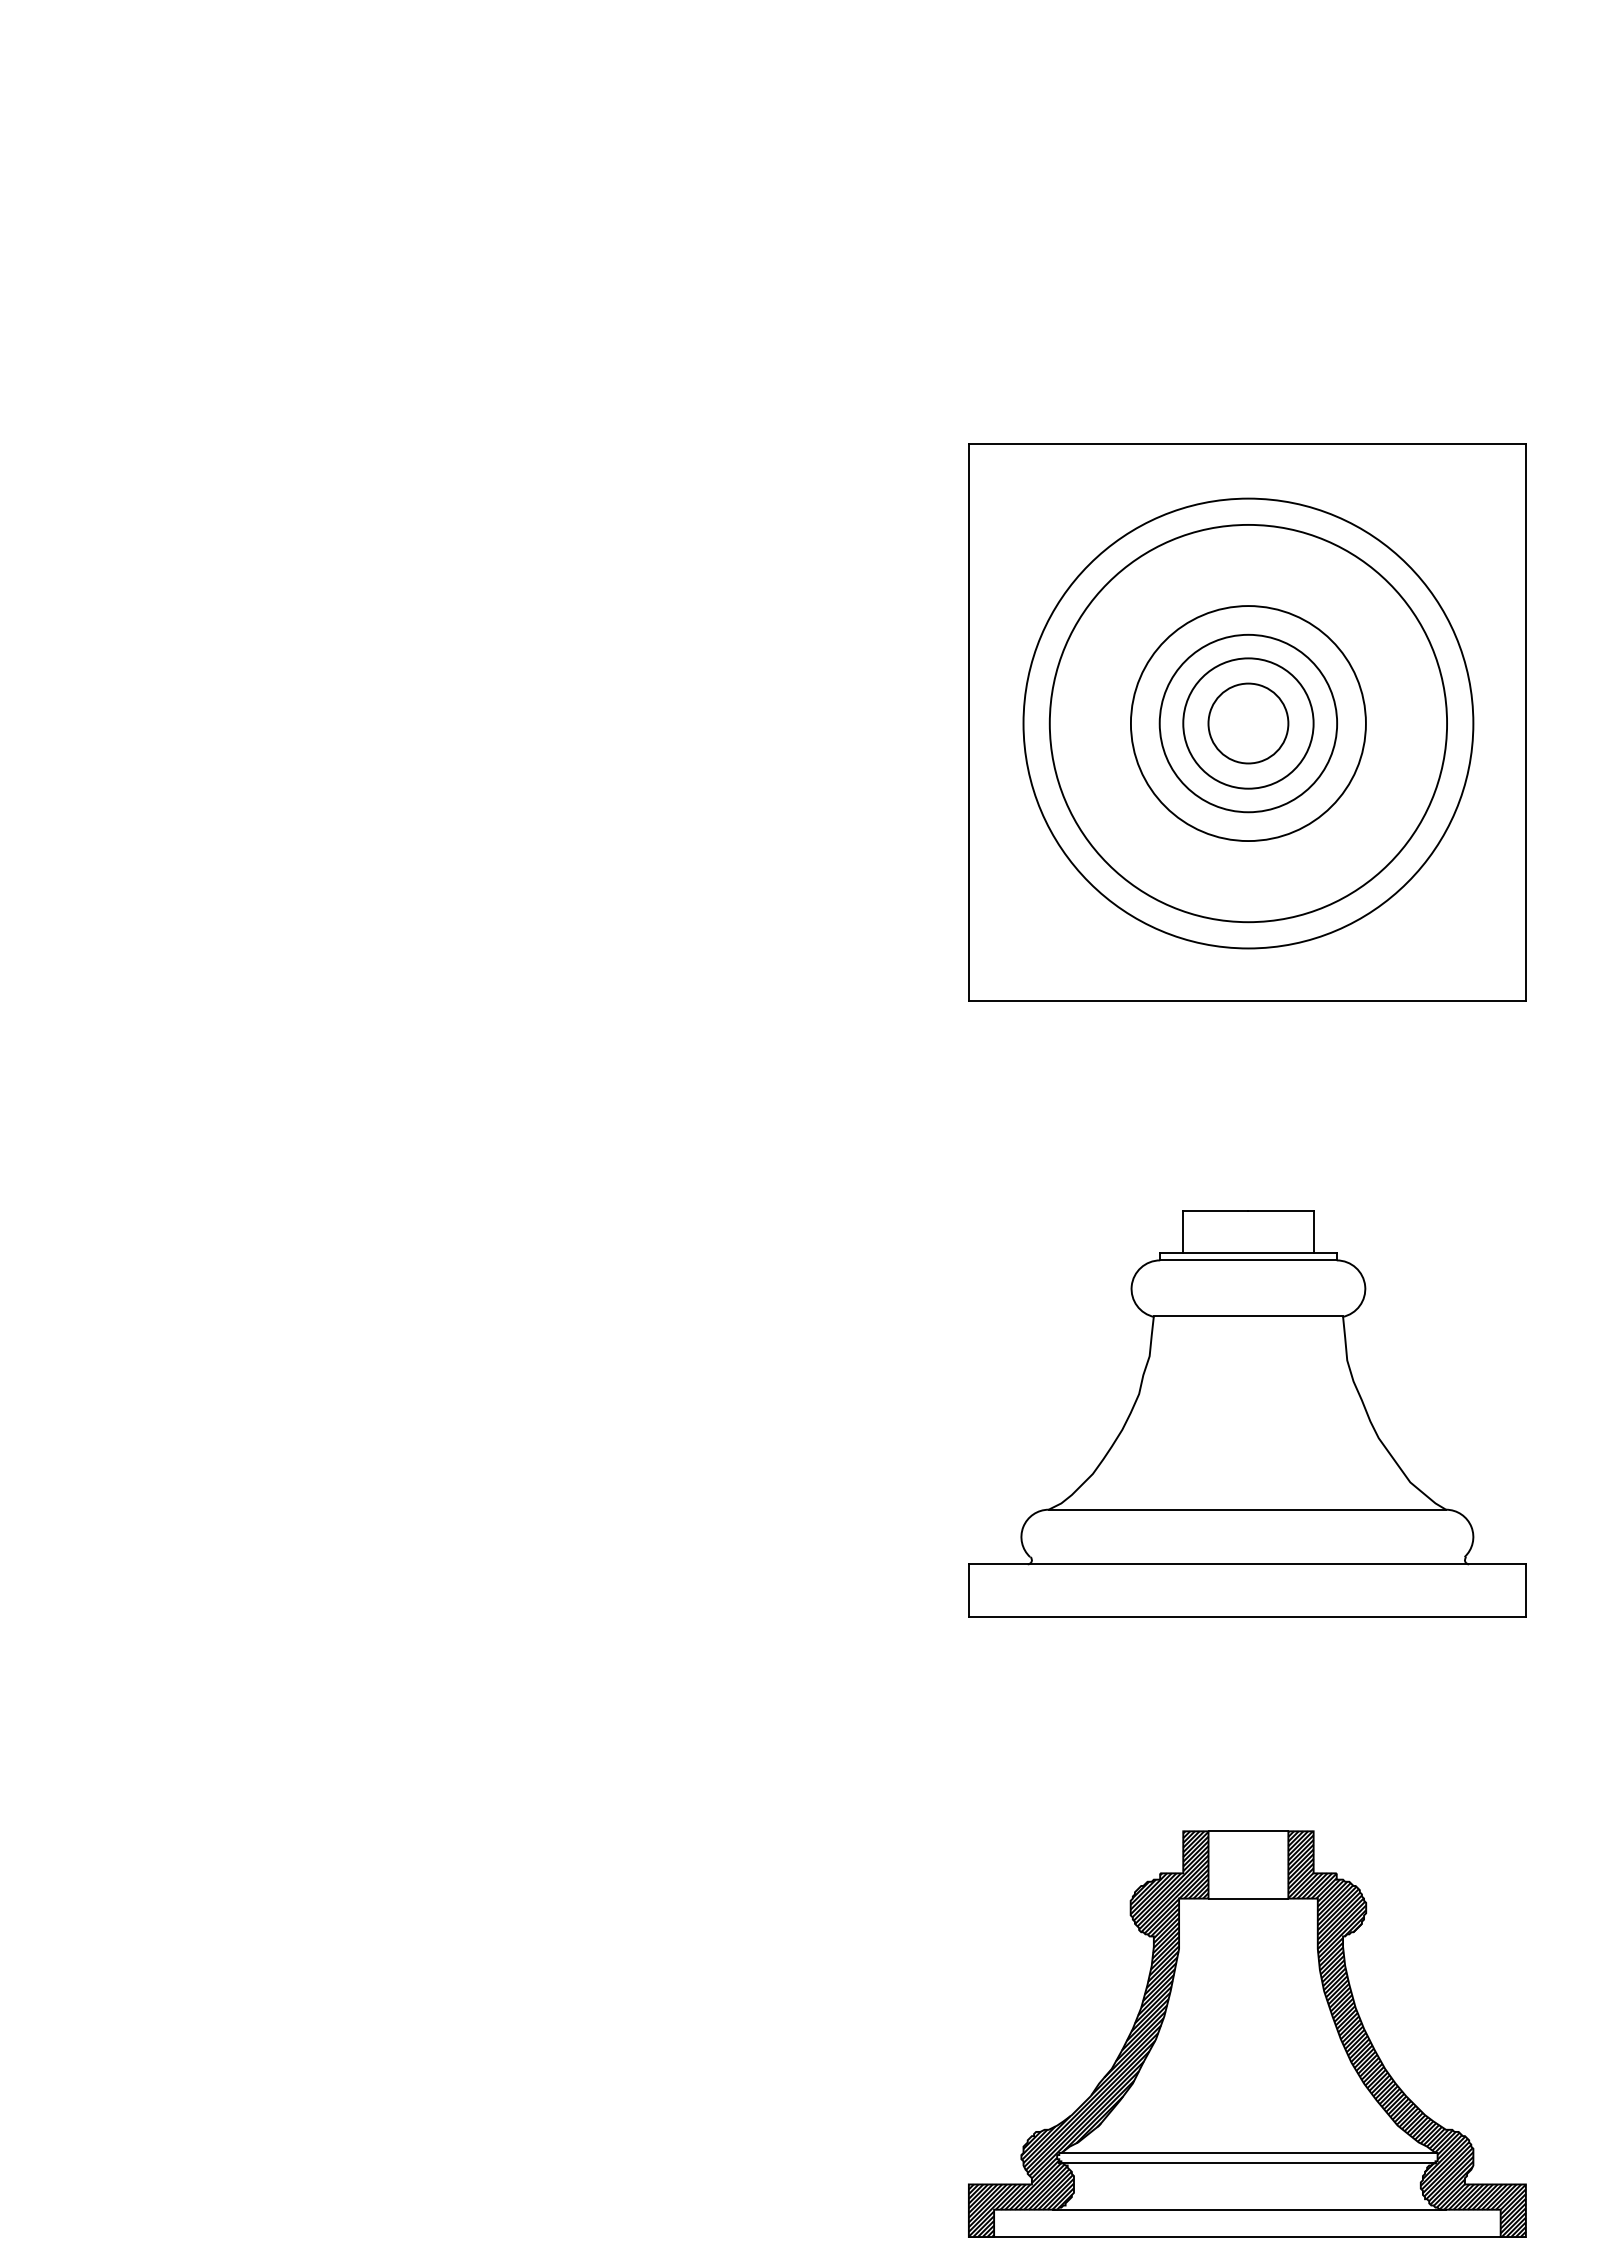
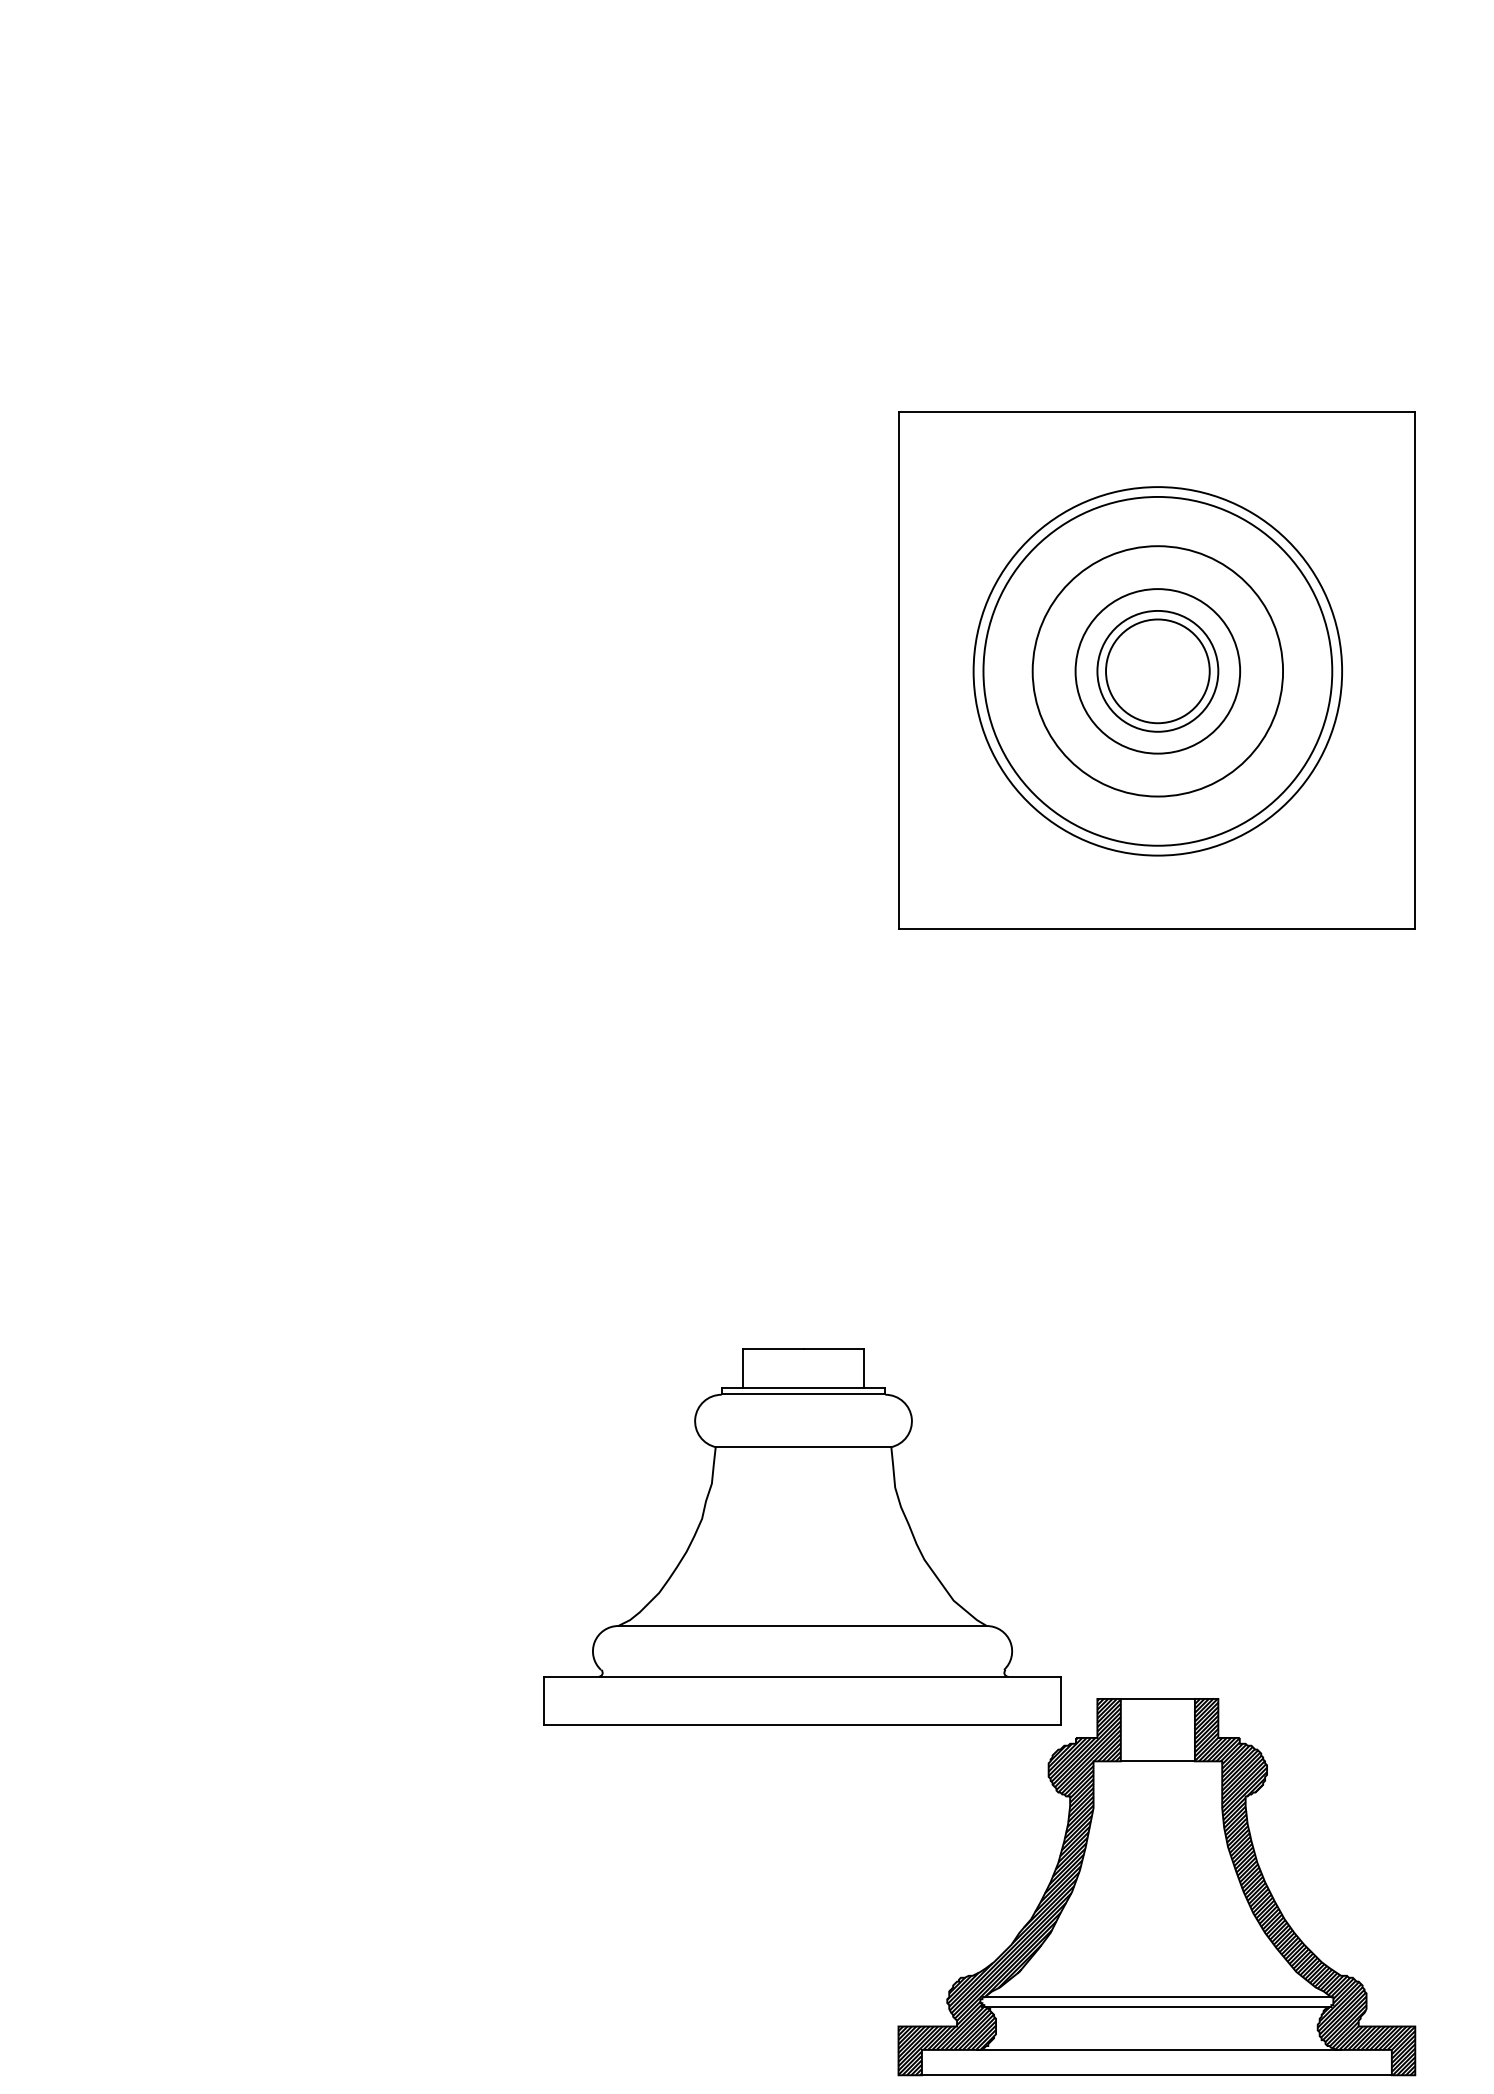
circle: (1247, 723) -> (1156, 671), size x1.6
circle: (1248, 723) -> (1157, 671), size x0.6
circle: (1248, 723) -> (1157, 671), size x1.4
part: (1247, 1413) -> (802, 1536), moved

